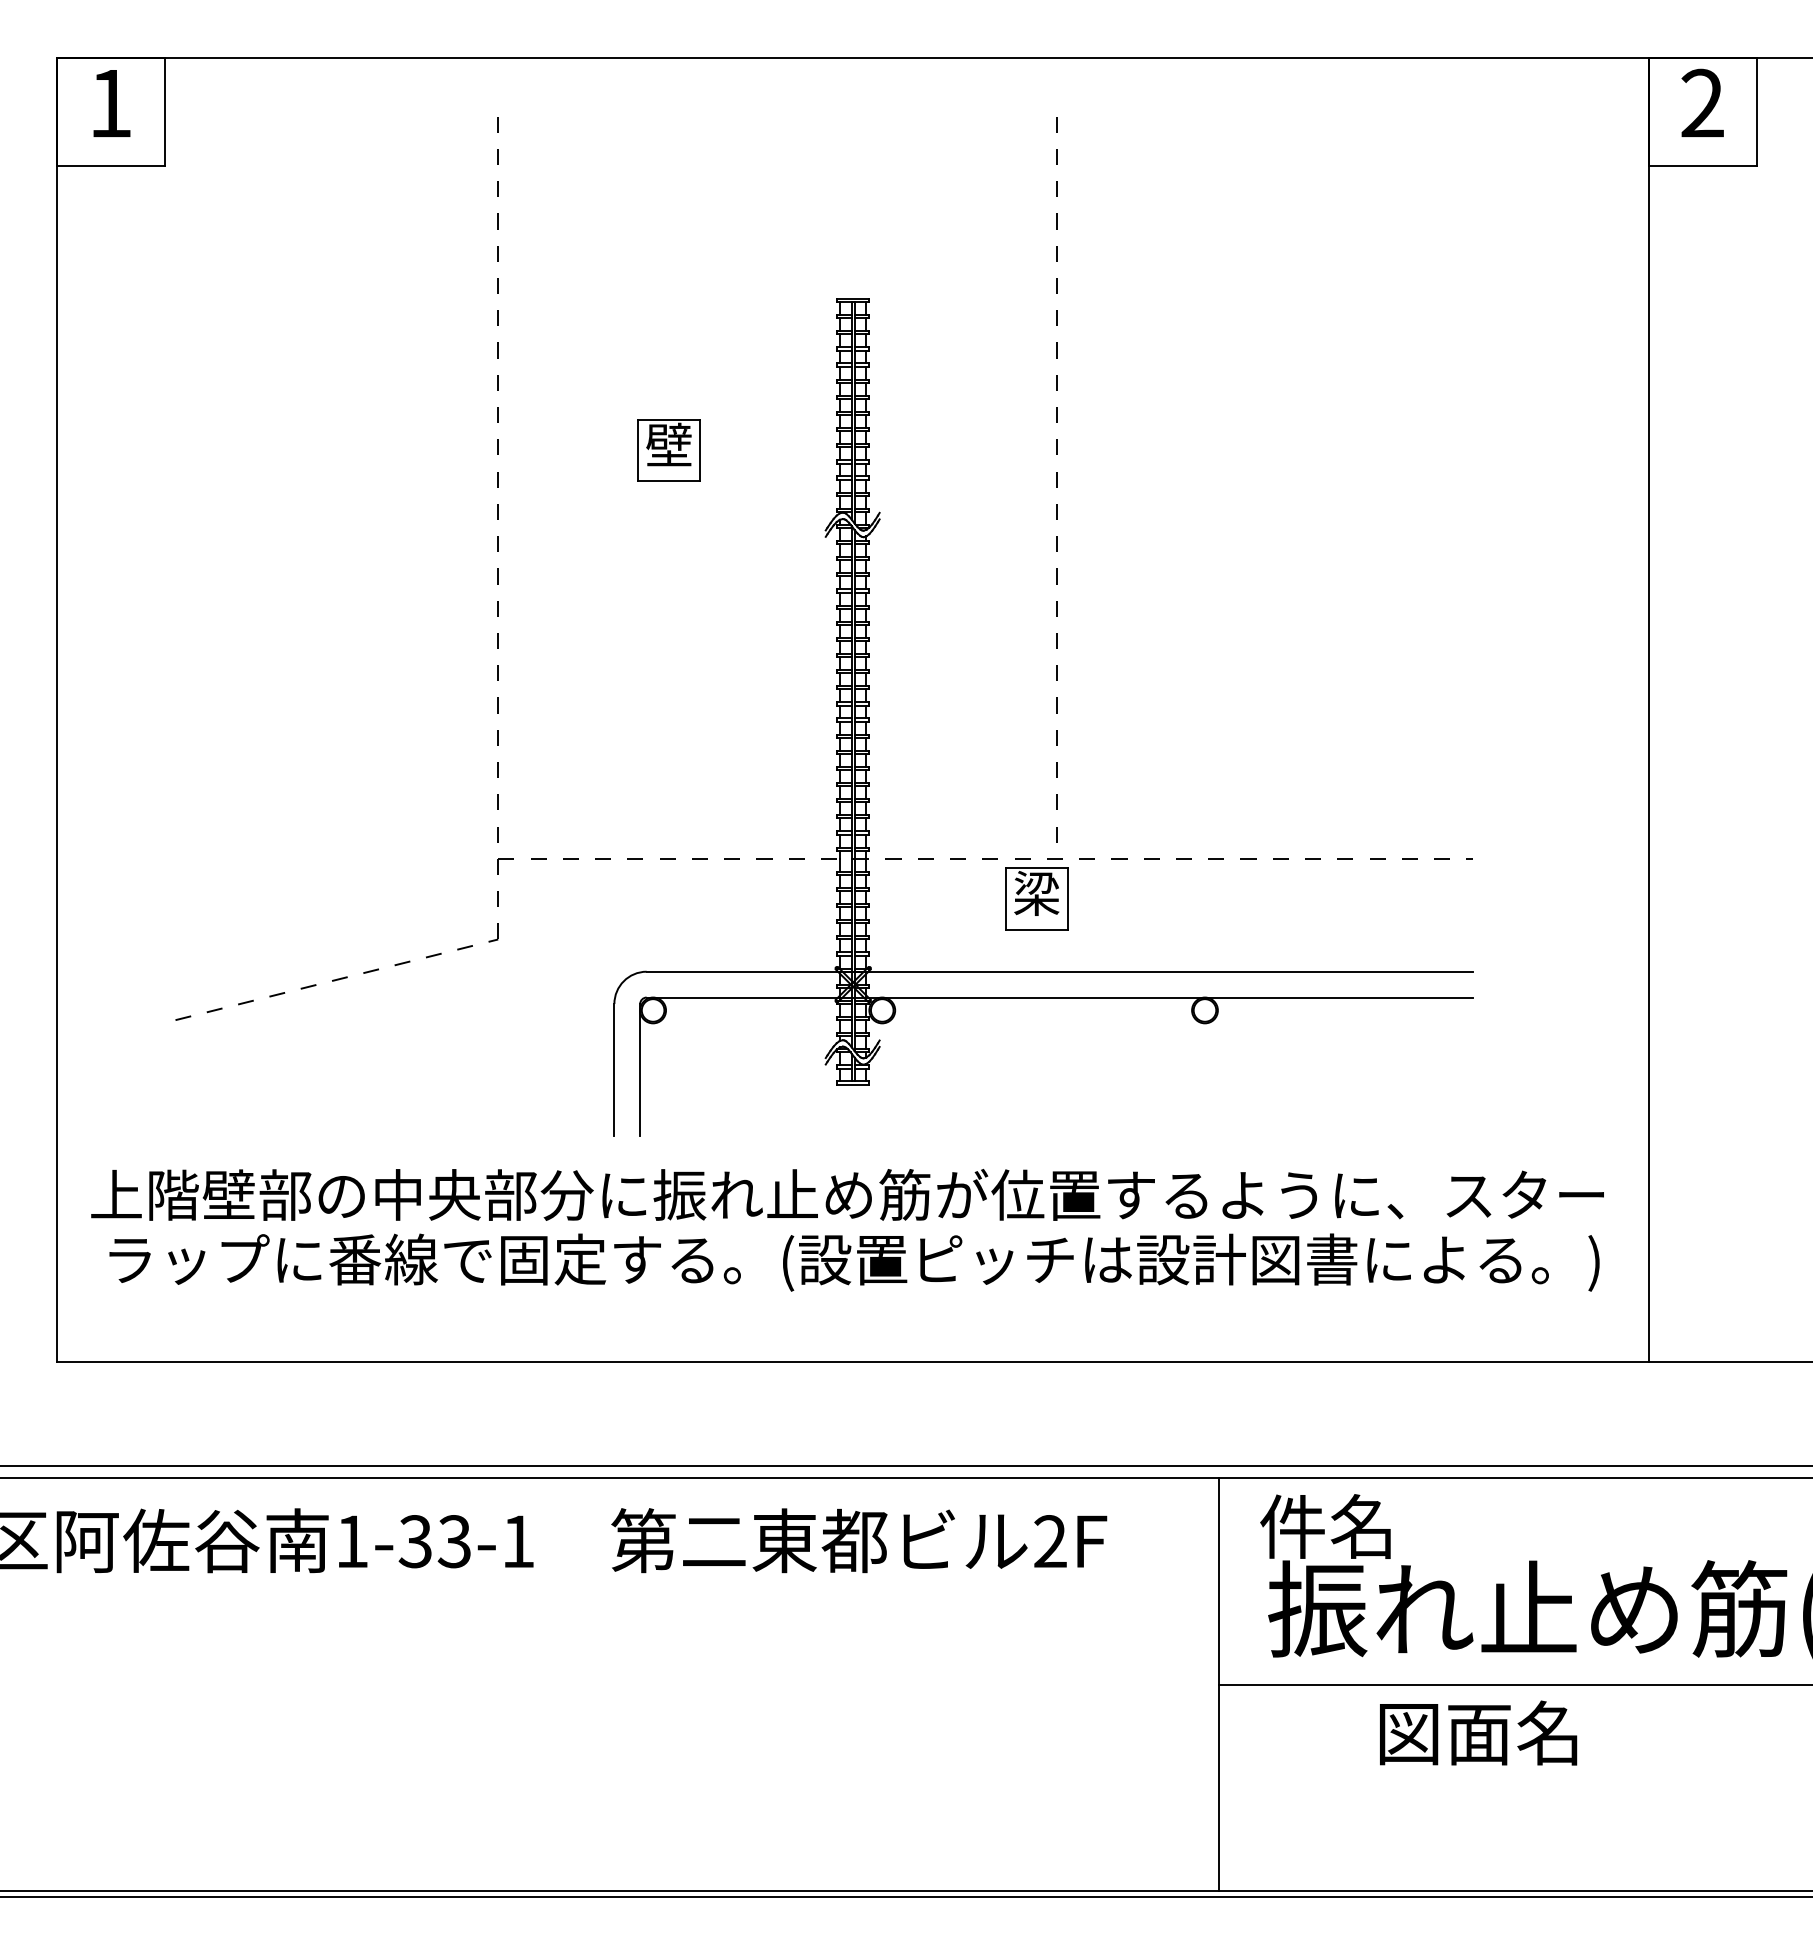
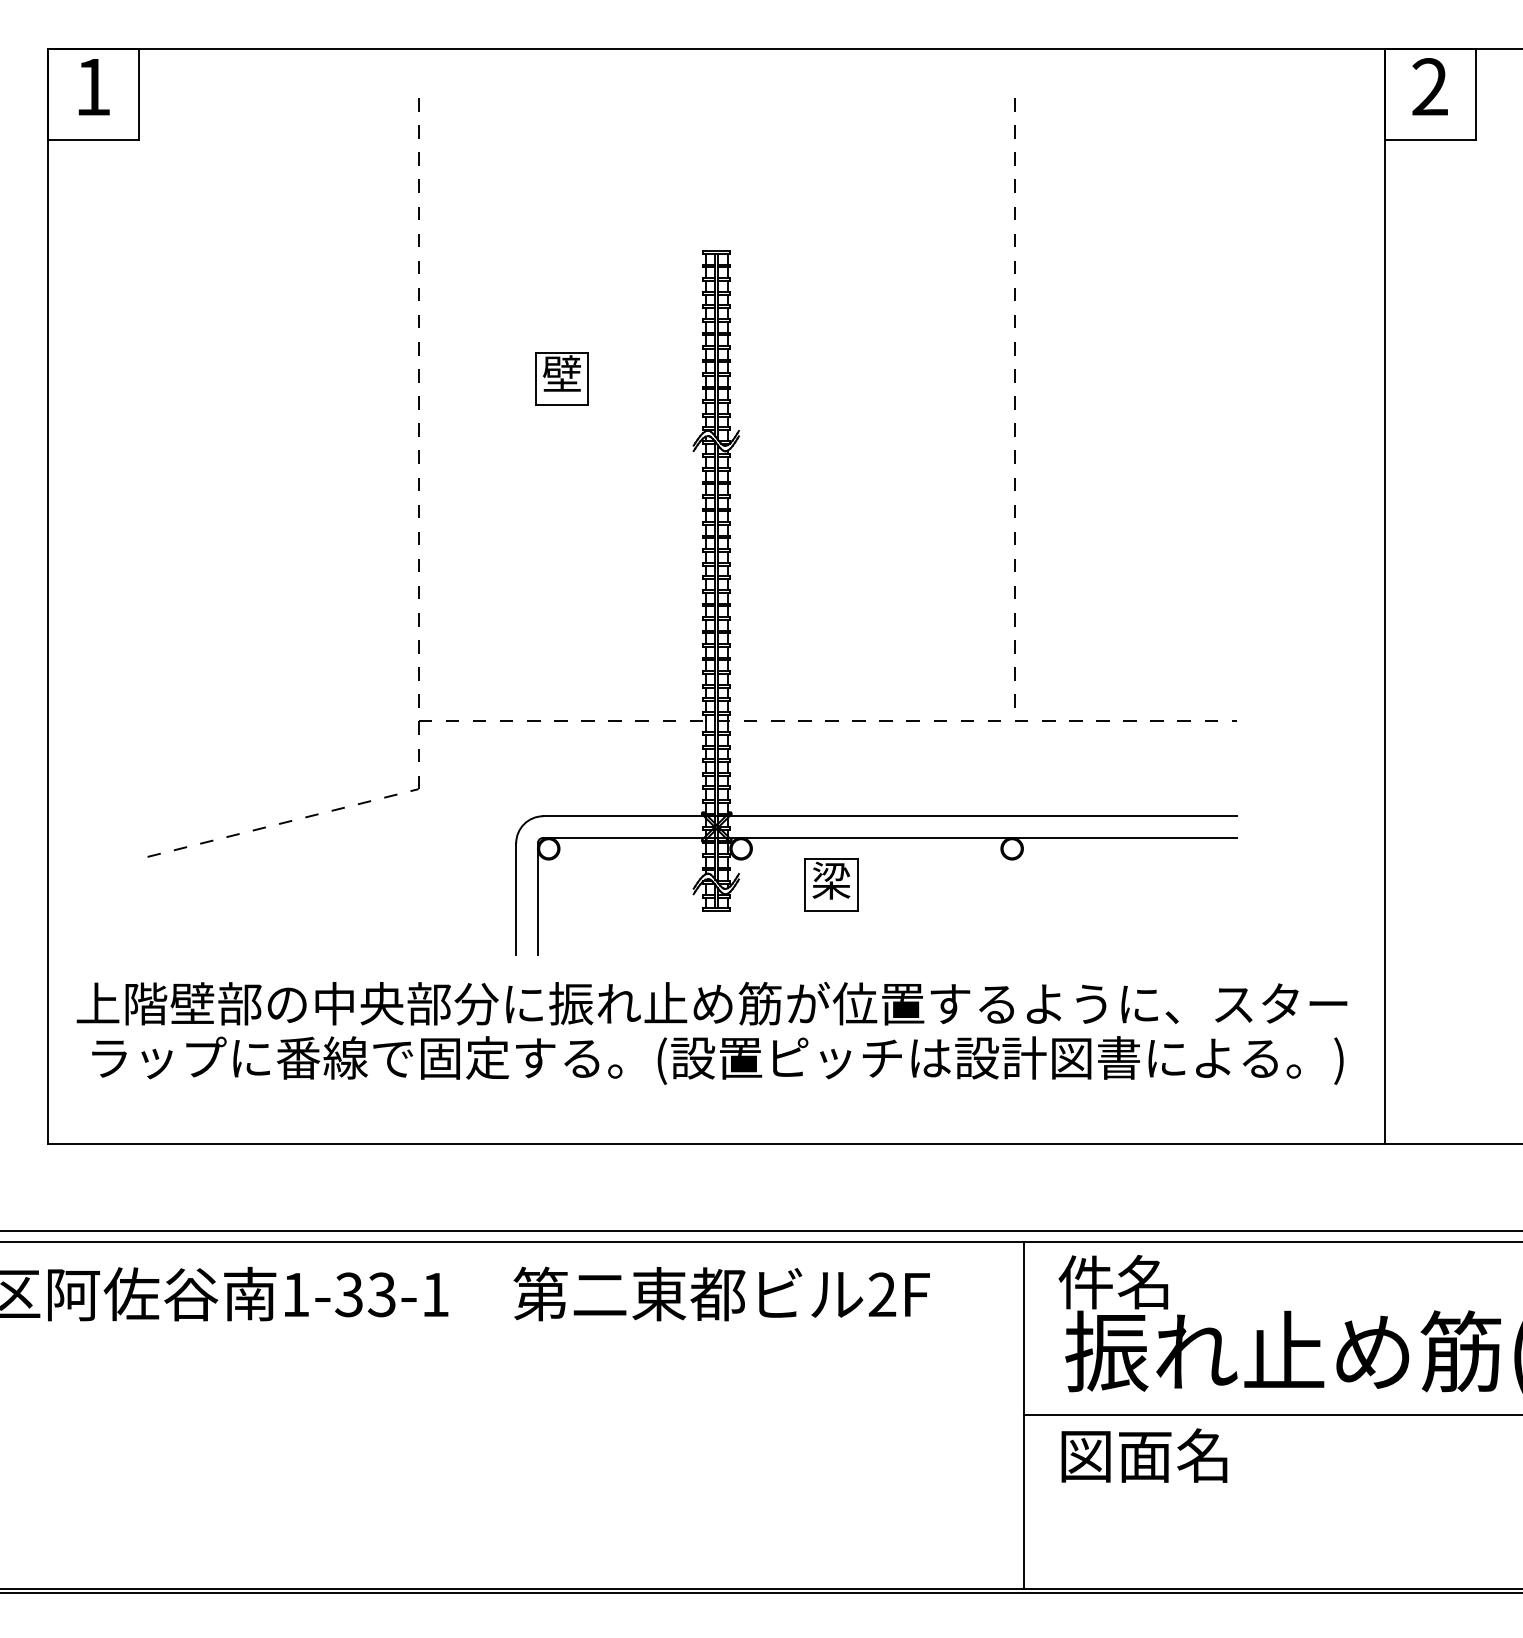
line: (1056, 479) -> (1014, 402), moved
part: (1036, 898) -> (831, 884), moved
text: (1478, 1732) -> (1144, 1455), moved

